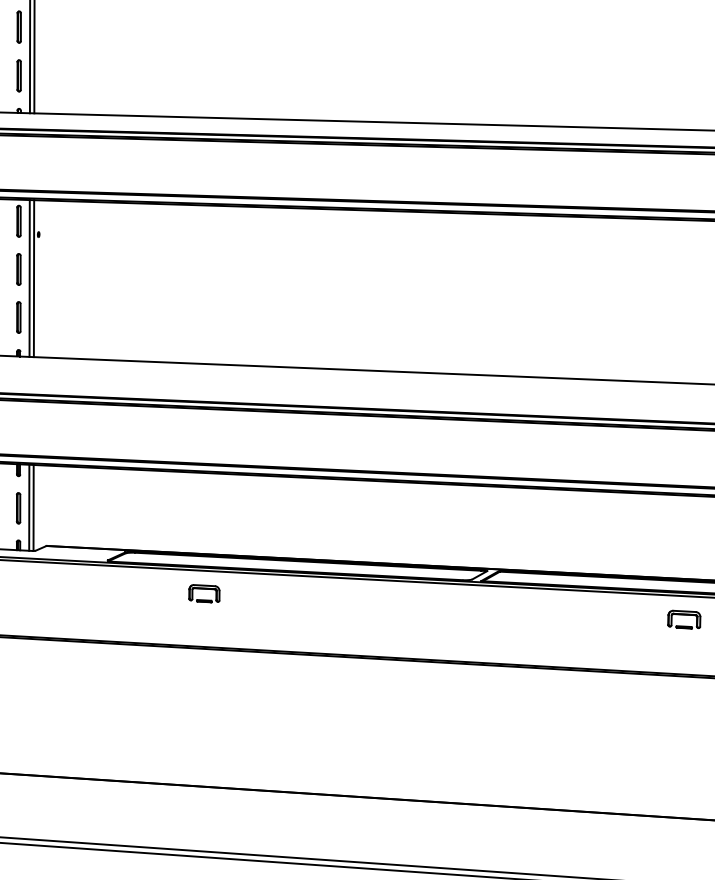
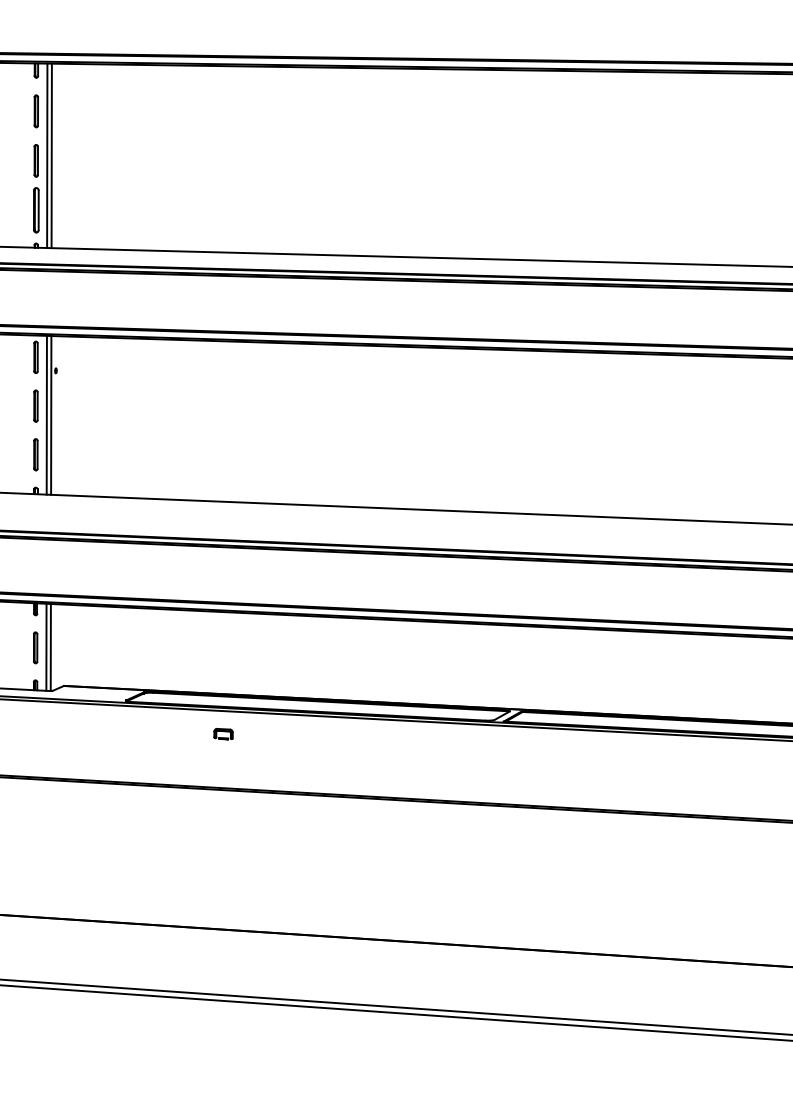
part: (18, 75) -> (35, 209), size x1.4
part: (204, 592) -> (223, 733), size x0.6
part: (684, 619) -> (709, 760), removed

